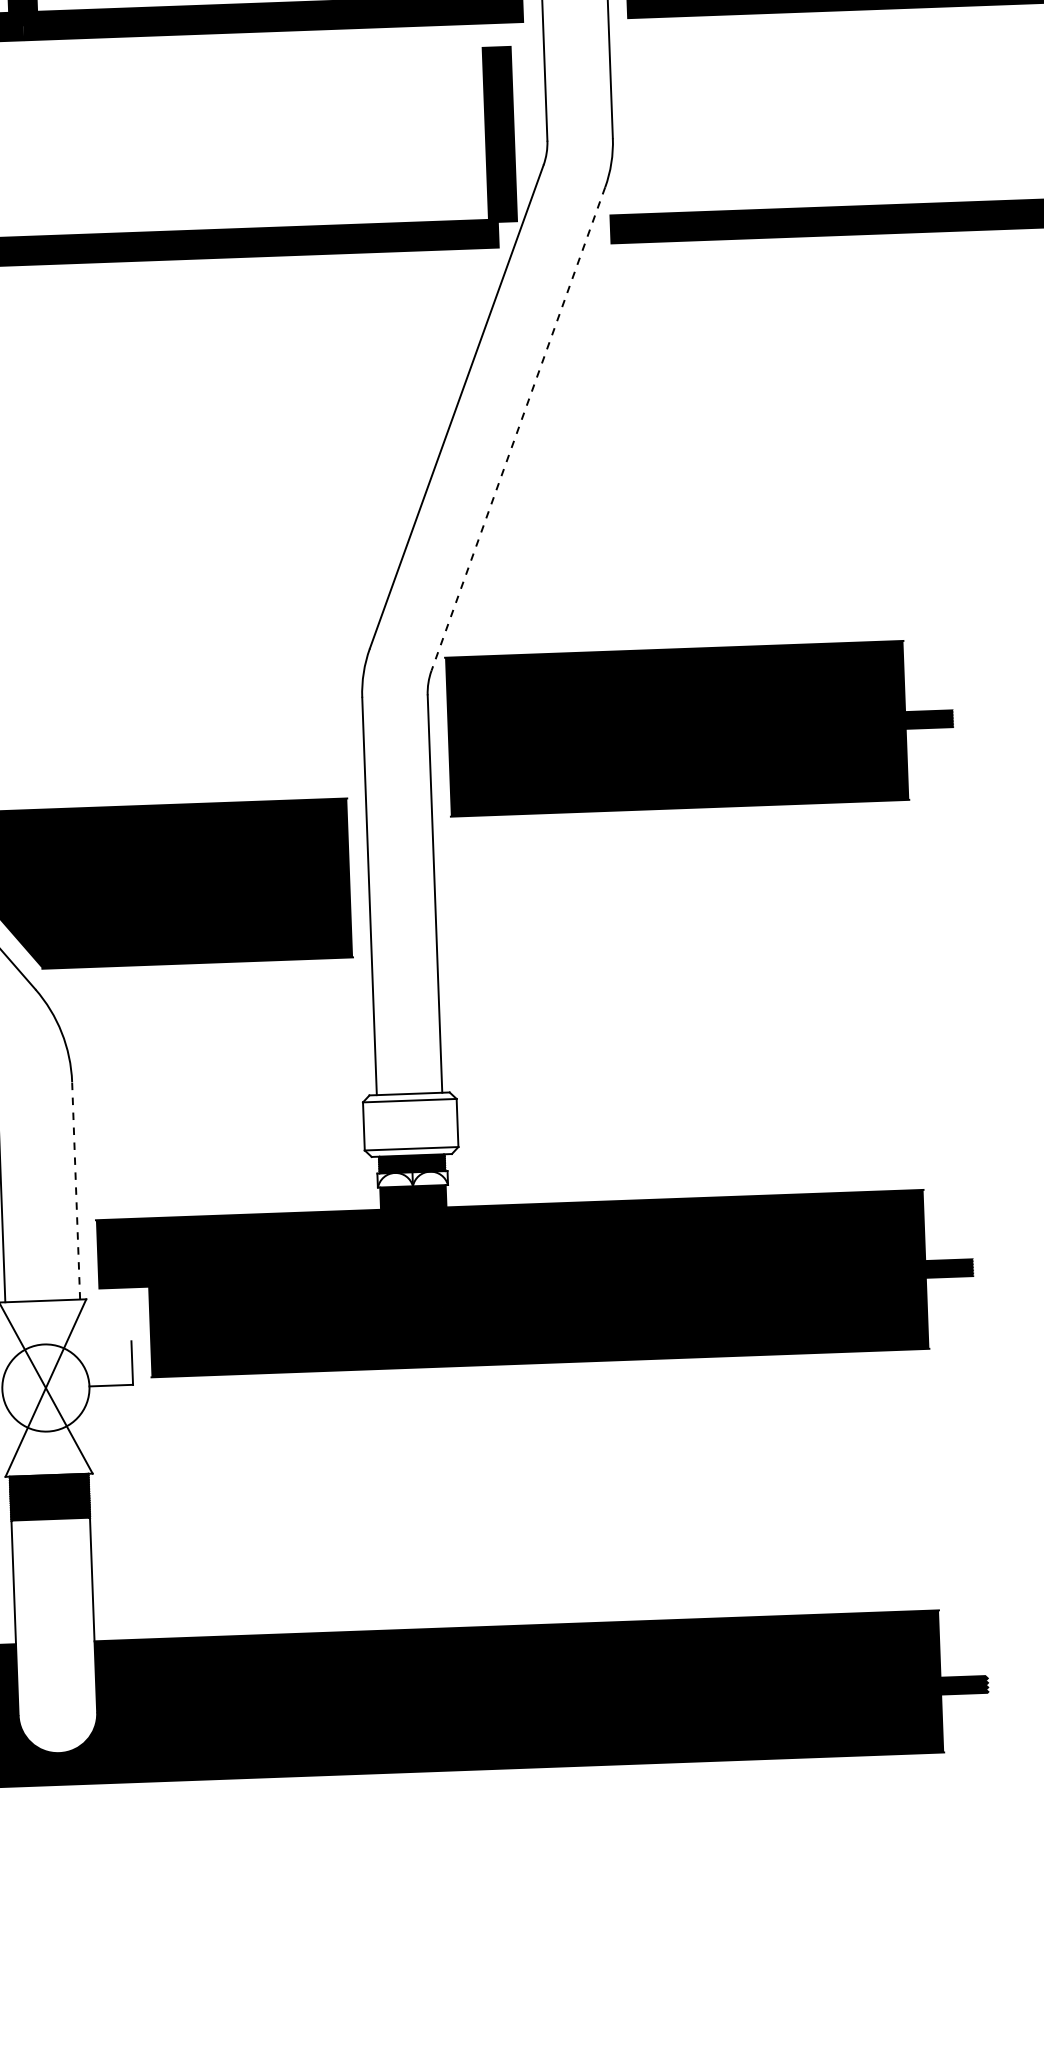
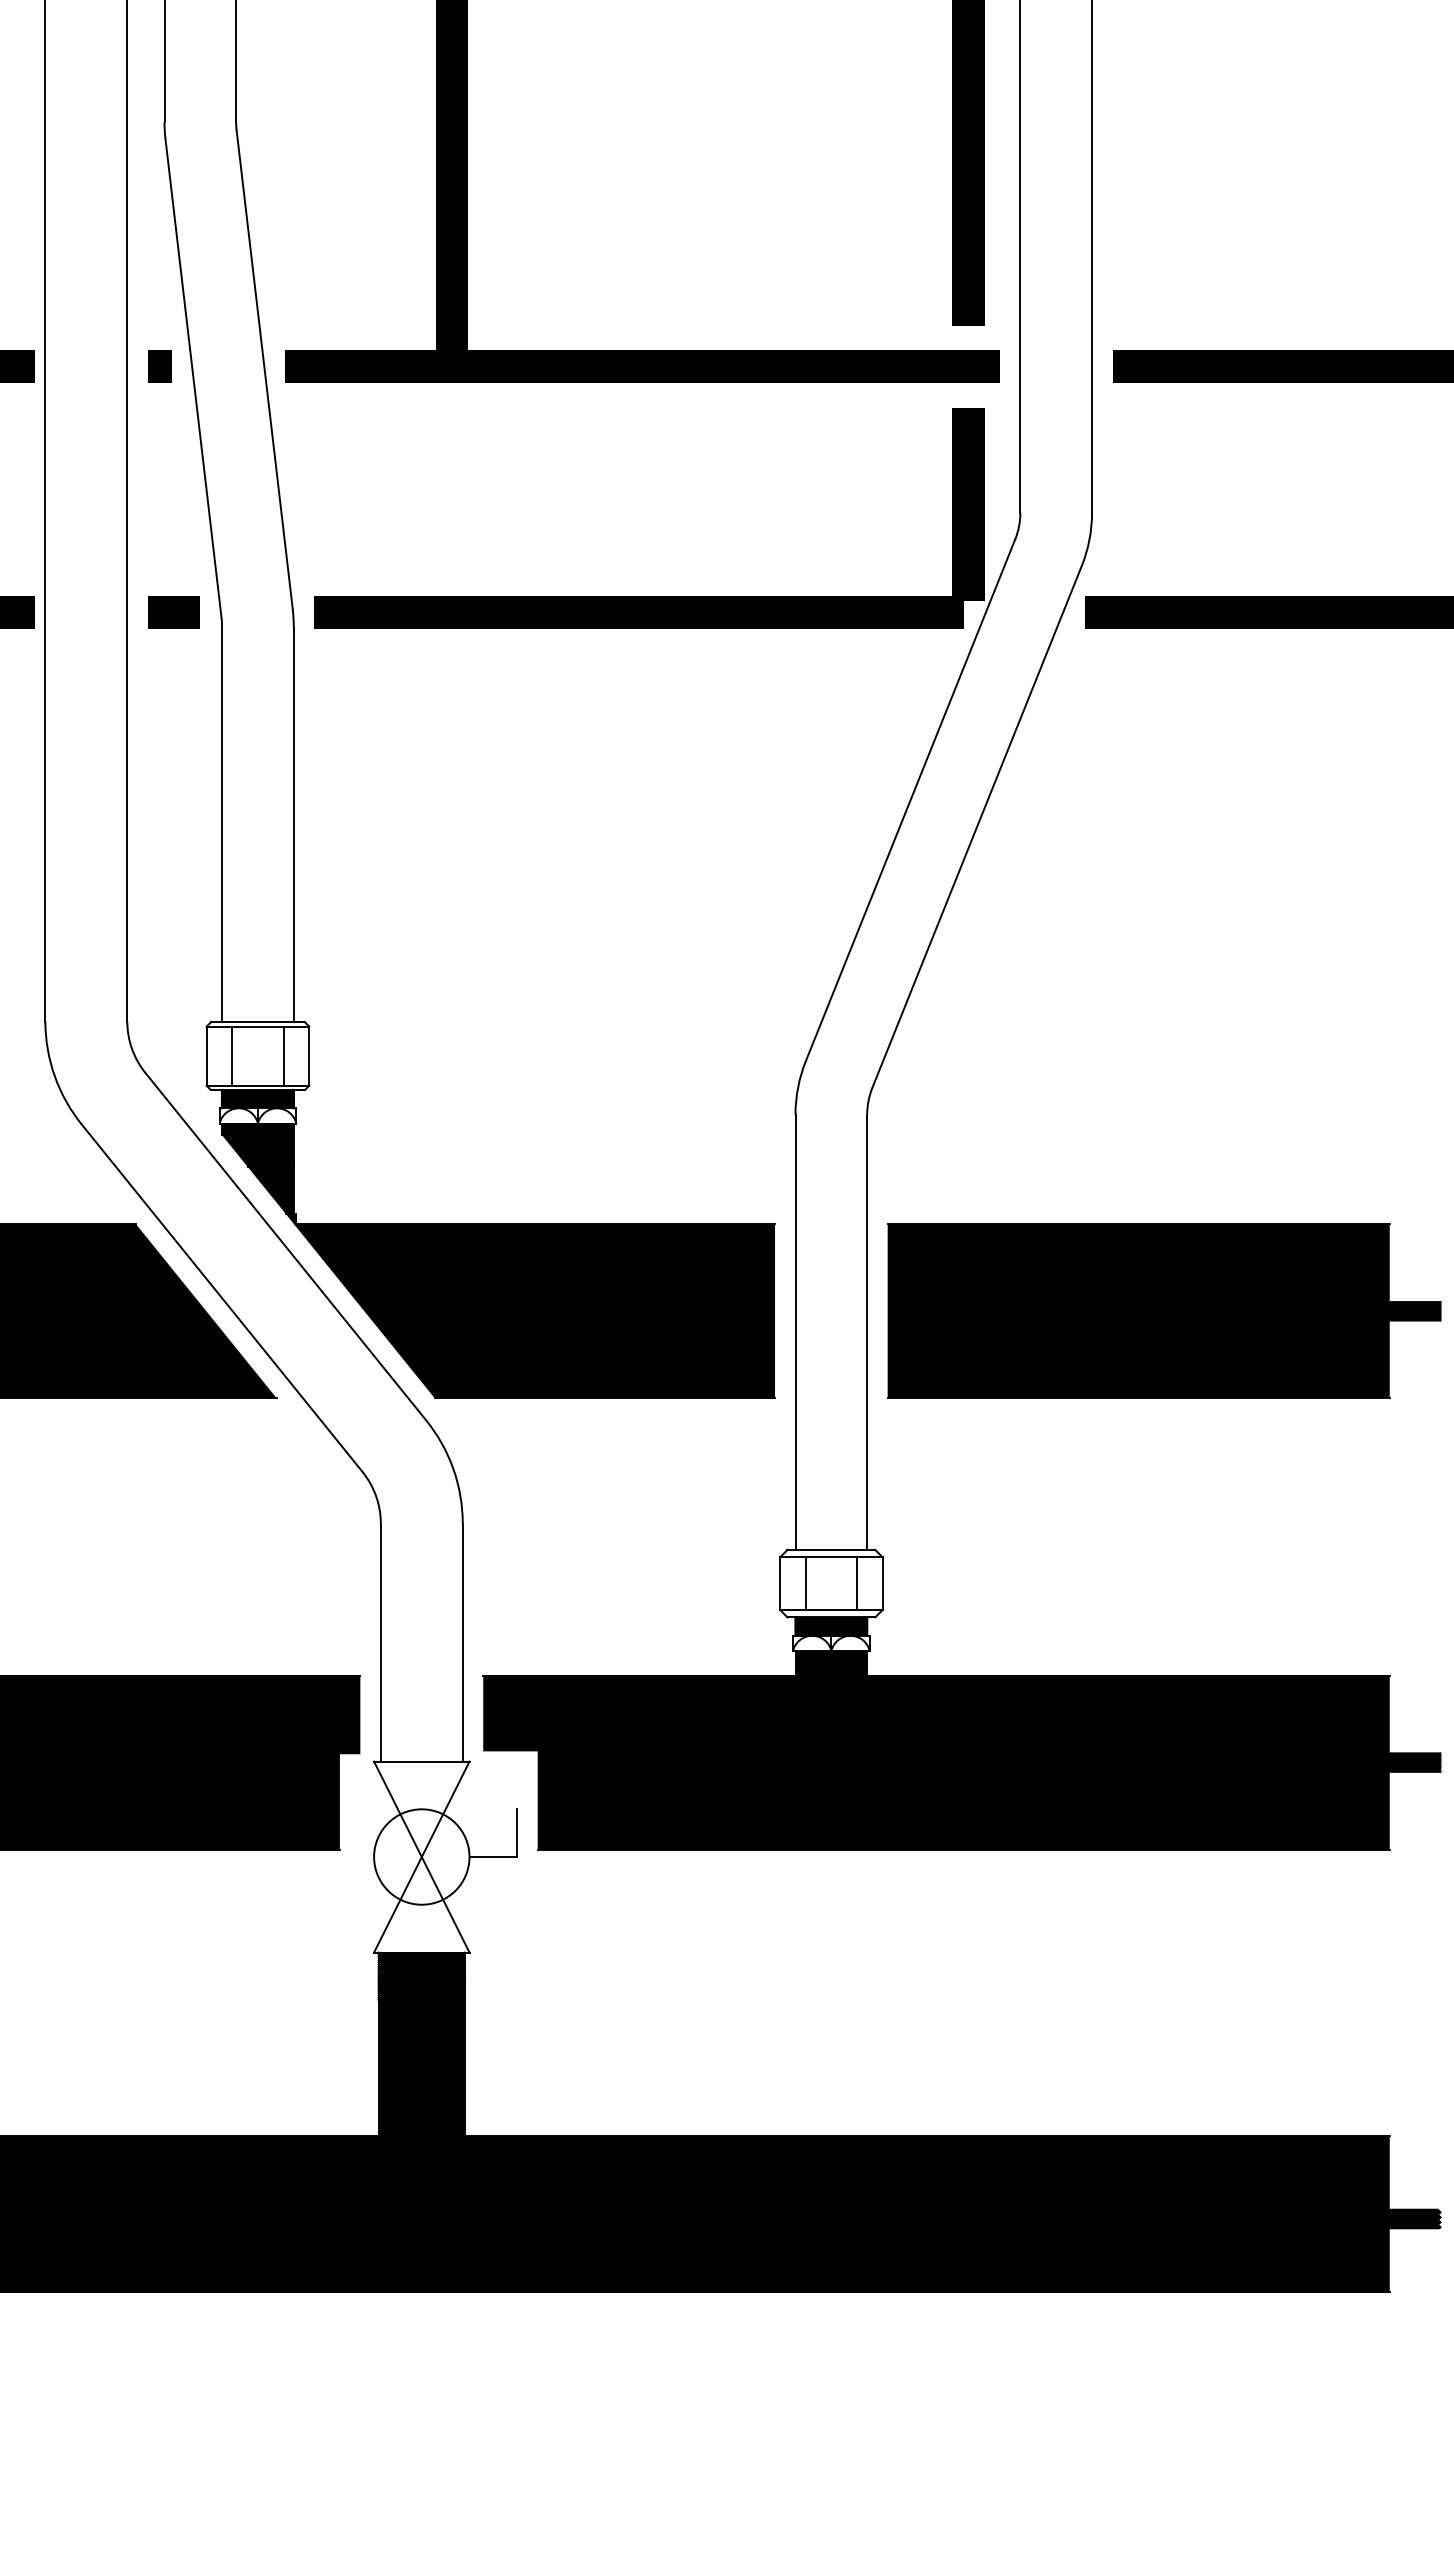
line: (517, 429) -> (976, 827), dashed -> solid
part: (700, 727) -> (1164, 1310), moved
line: (434, 1123) -> (857, 1583), added
line: (387, 1125) -> (805, 1583), added
line: (75, 1190) -> (462, 1642), dashed -> solid
fill: (54, 1635) -> (421, 2128), added

